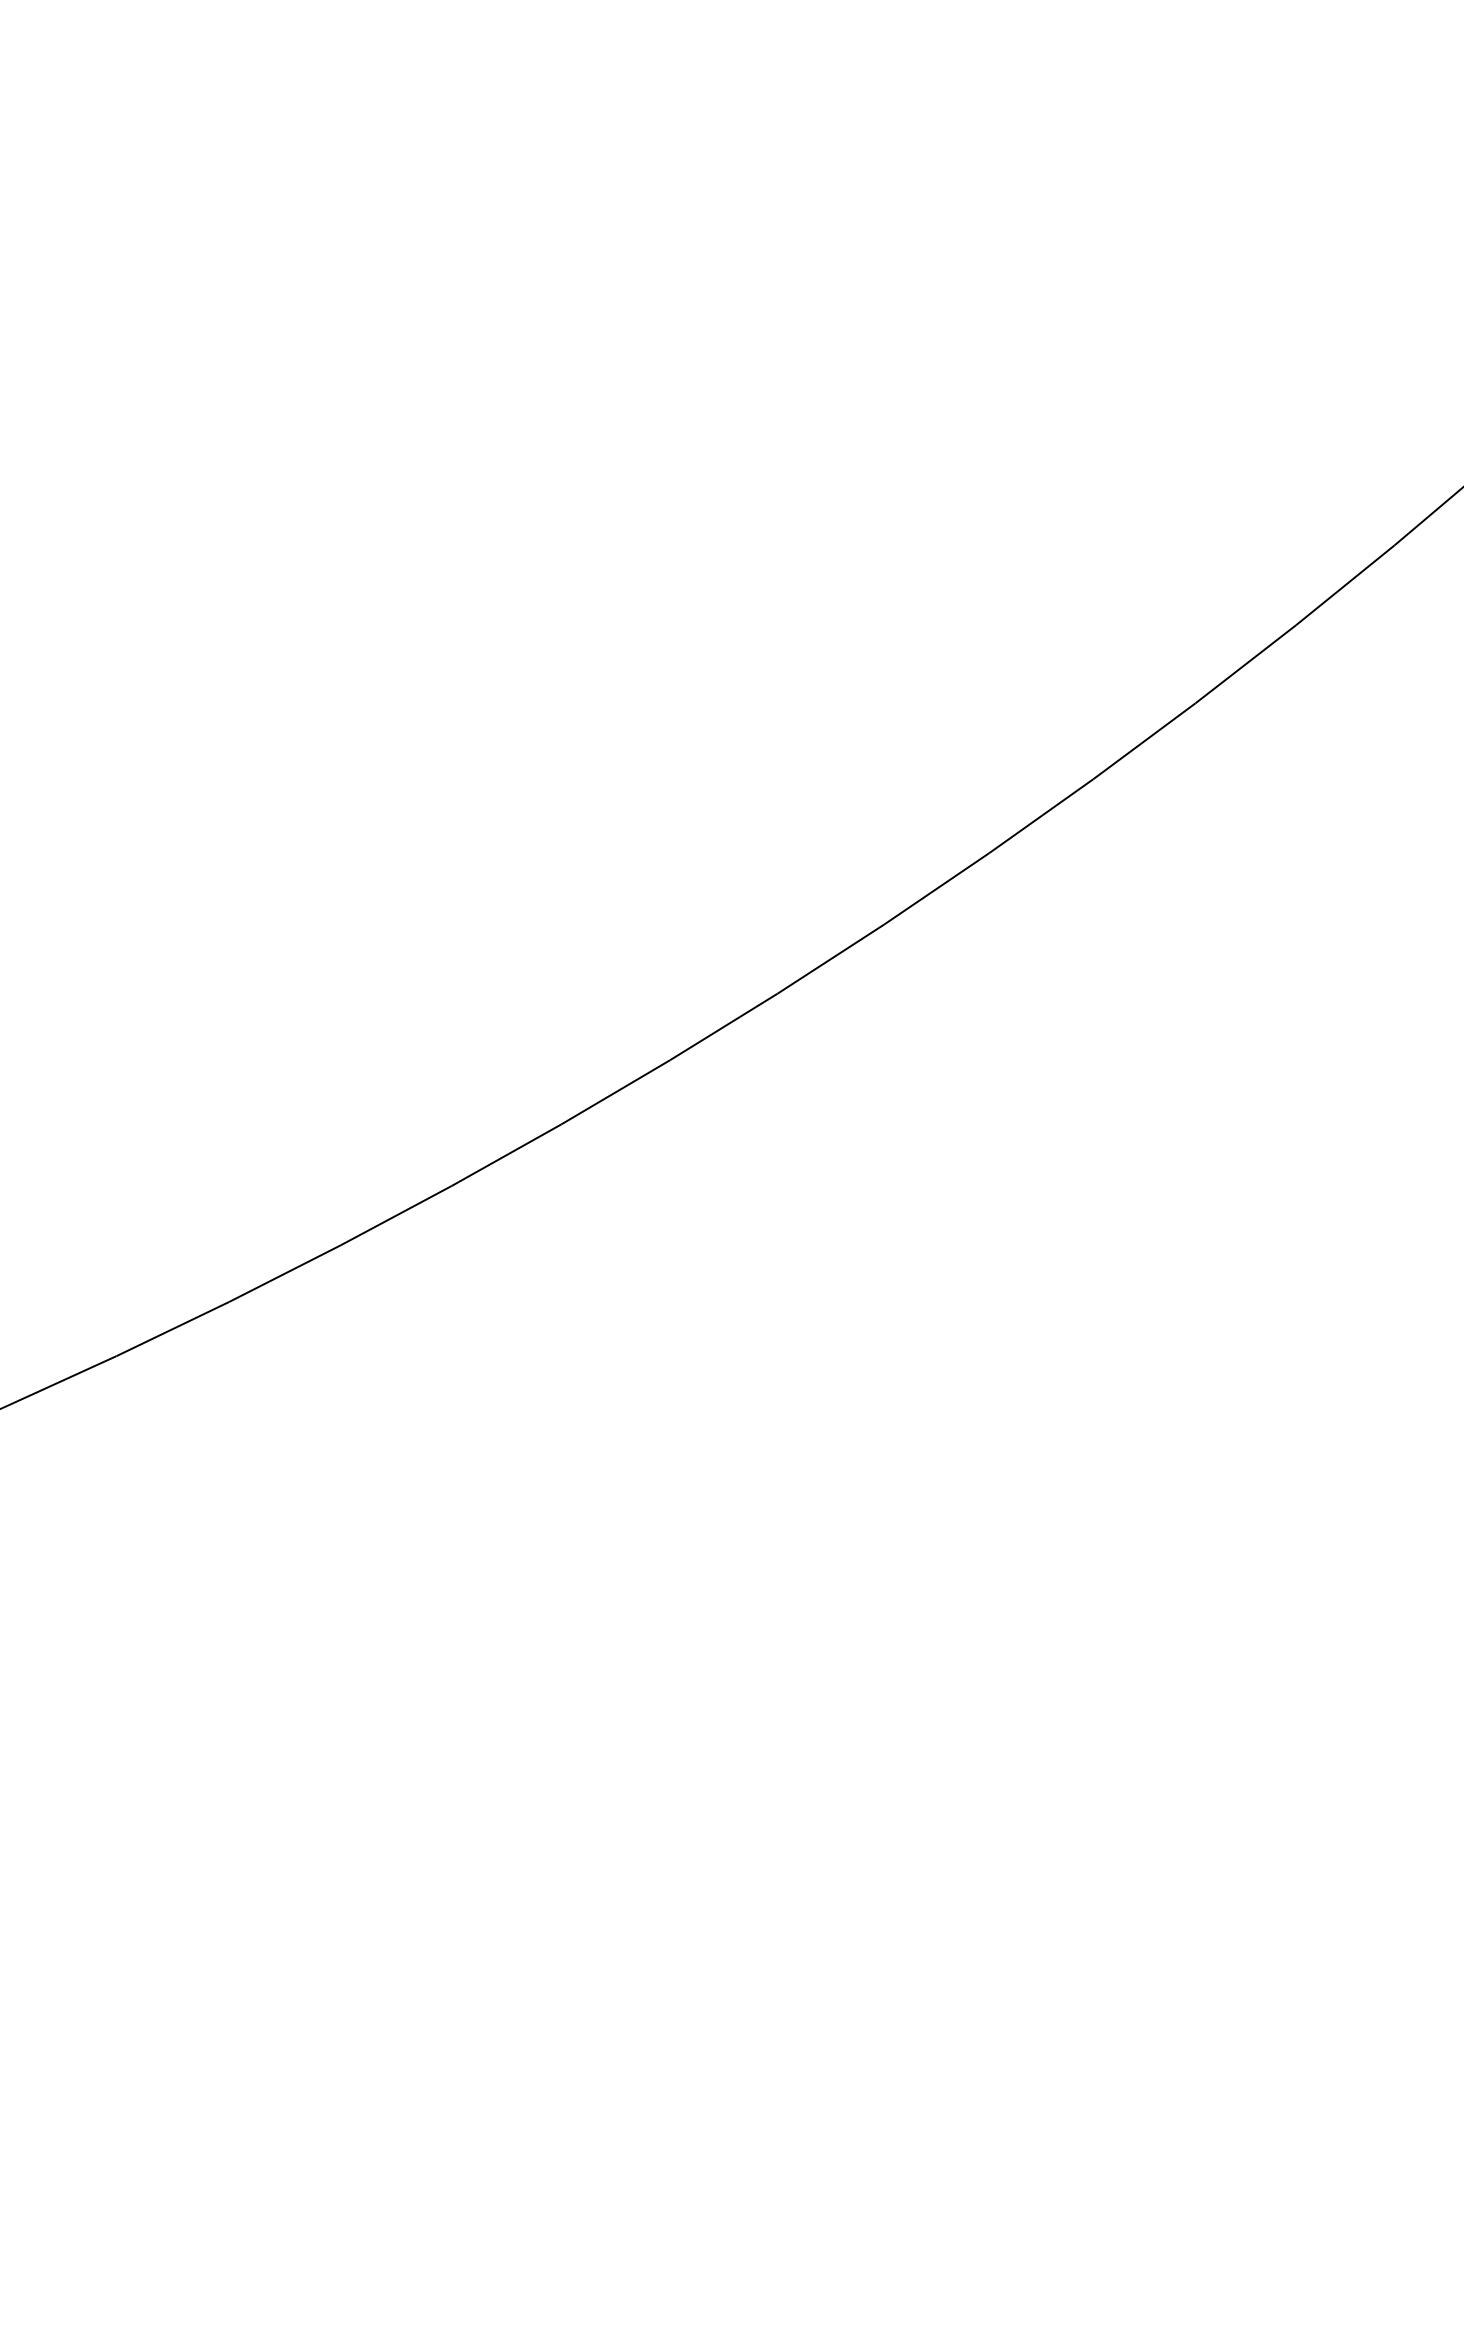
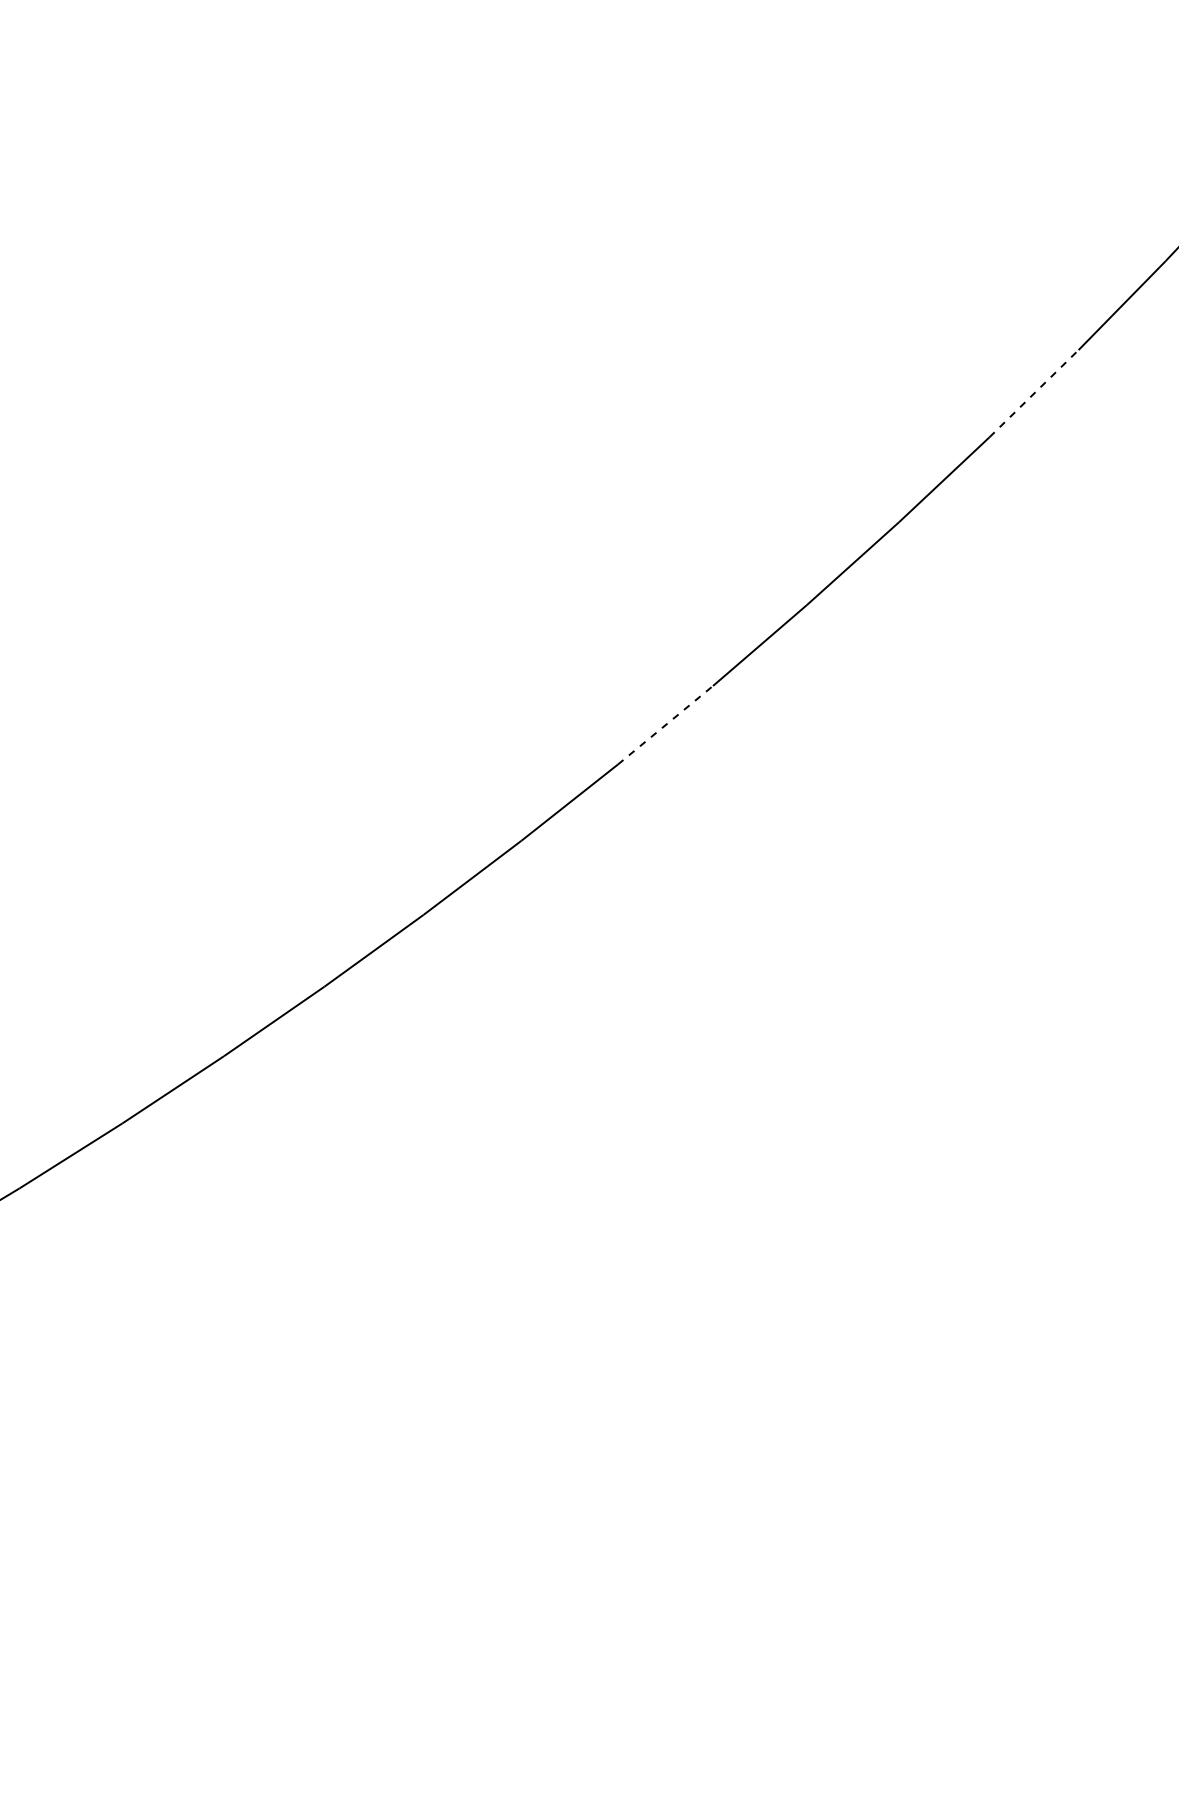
line: (1041, 816) -> (1034, 393), solid -> dashed
line: (616, 1092) -> (666, 725), solid -> dashed

